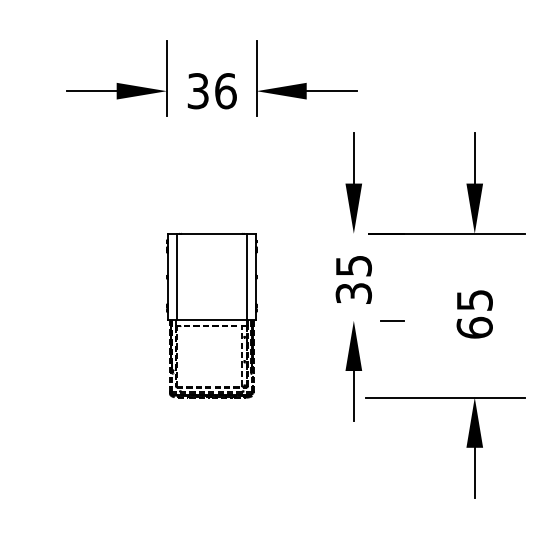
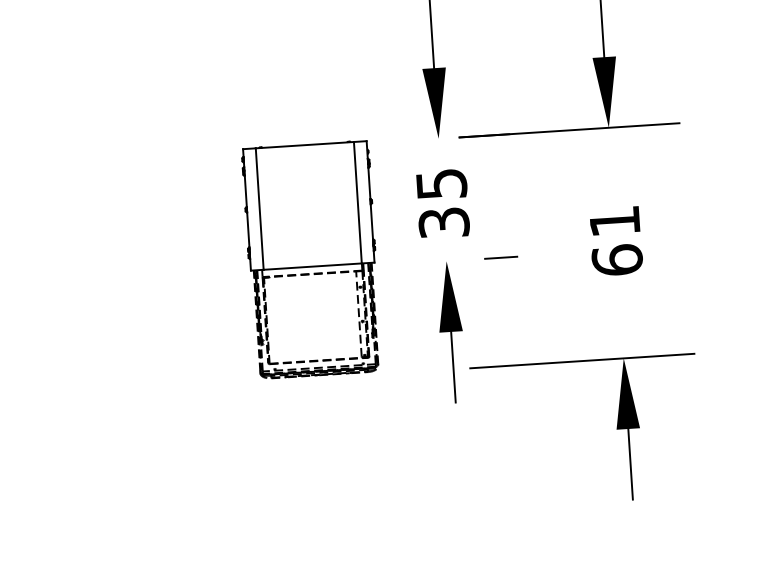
text: (474, 300) -> (614, 221), 65 -> 61
part: (211, 315) -> (311, 259), moved

